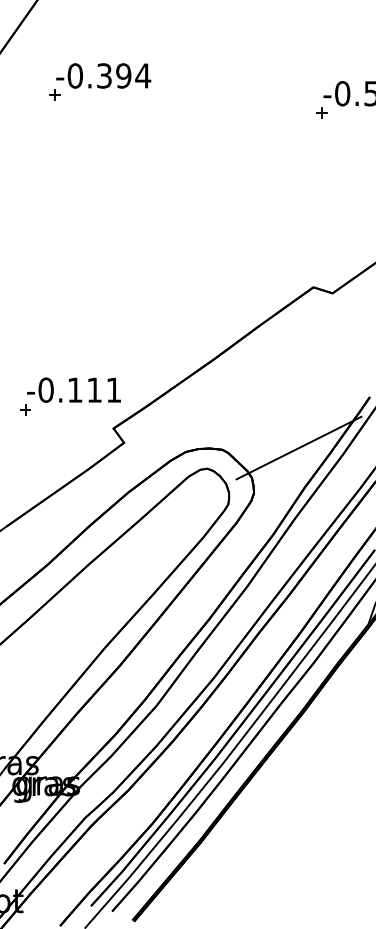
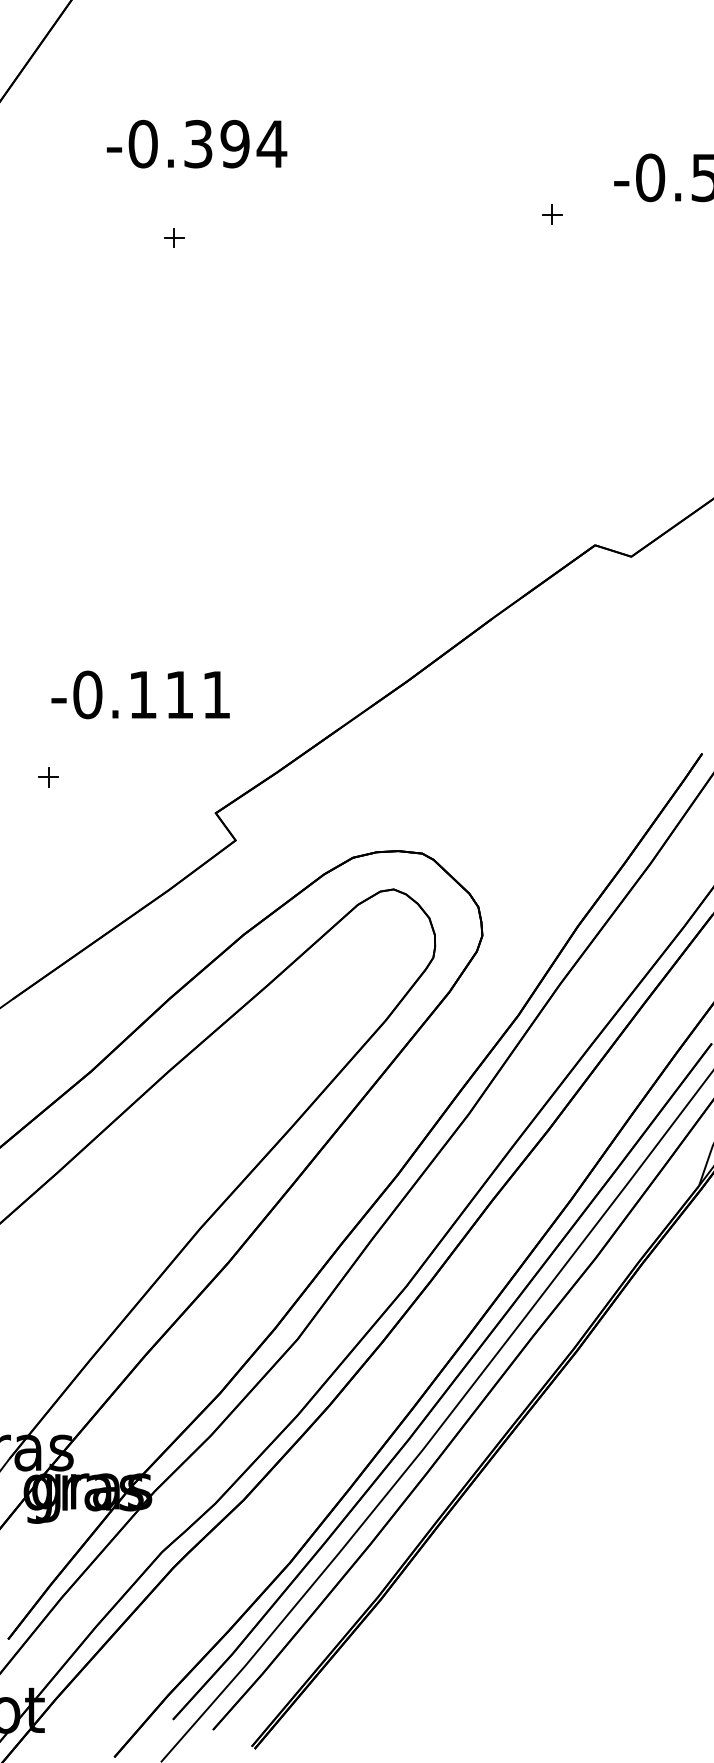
part: (54, 94) -> (173, 236), moved
part: (321, 112) -> (551, 213), moved
text: (73, 389) -> (139, 693), moved
line: (298, 447) -> (566, 849), removed

